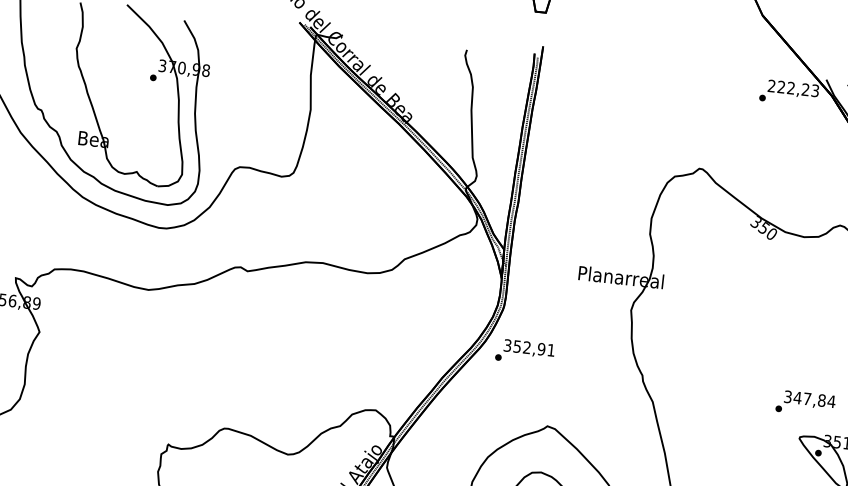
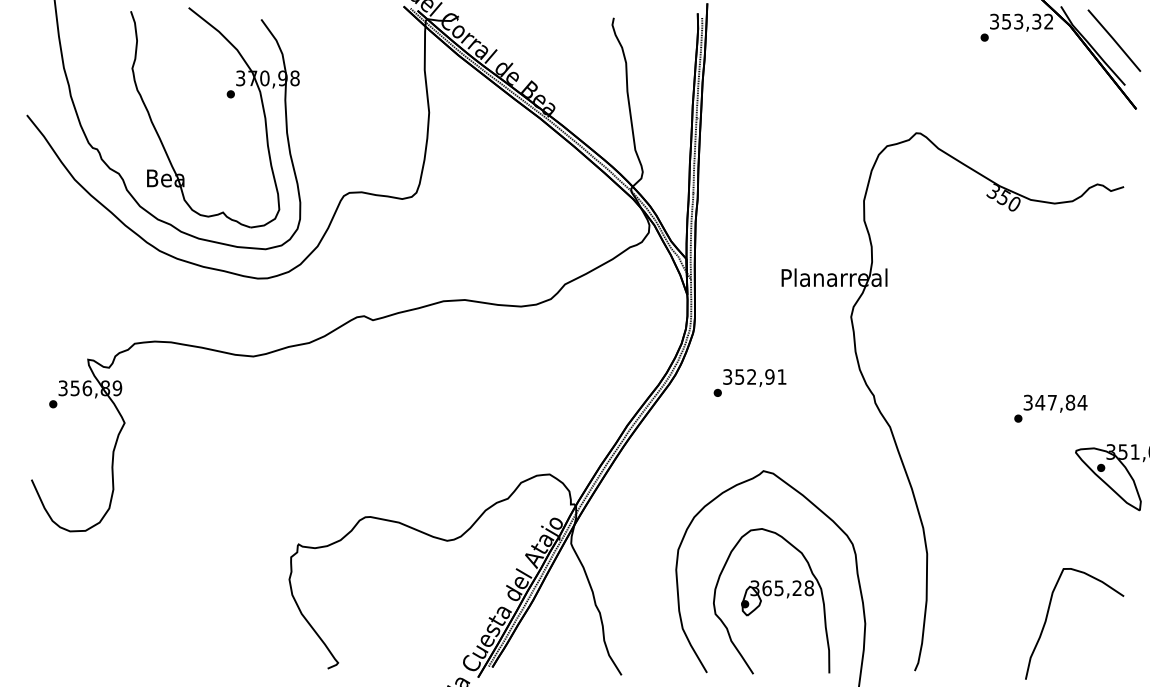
text: (793, 88) -> (1021, 21), 222,23 -> 353,32
text: (524, 351) -> (749, 382), moved
text: (805, 403) -> (1050, 408), moved

